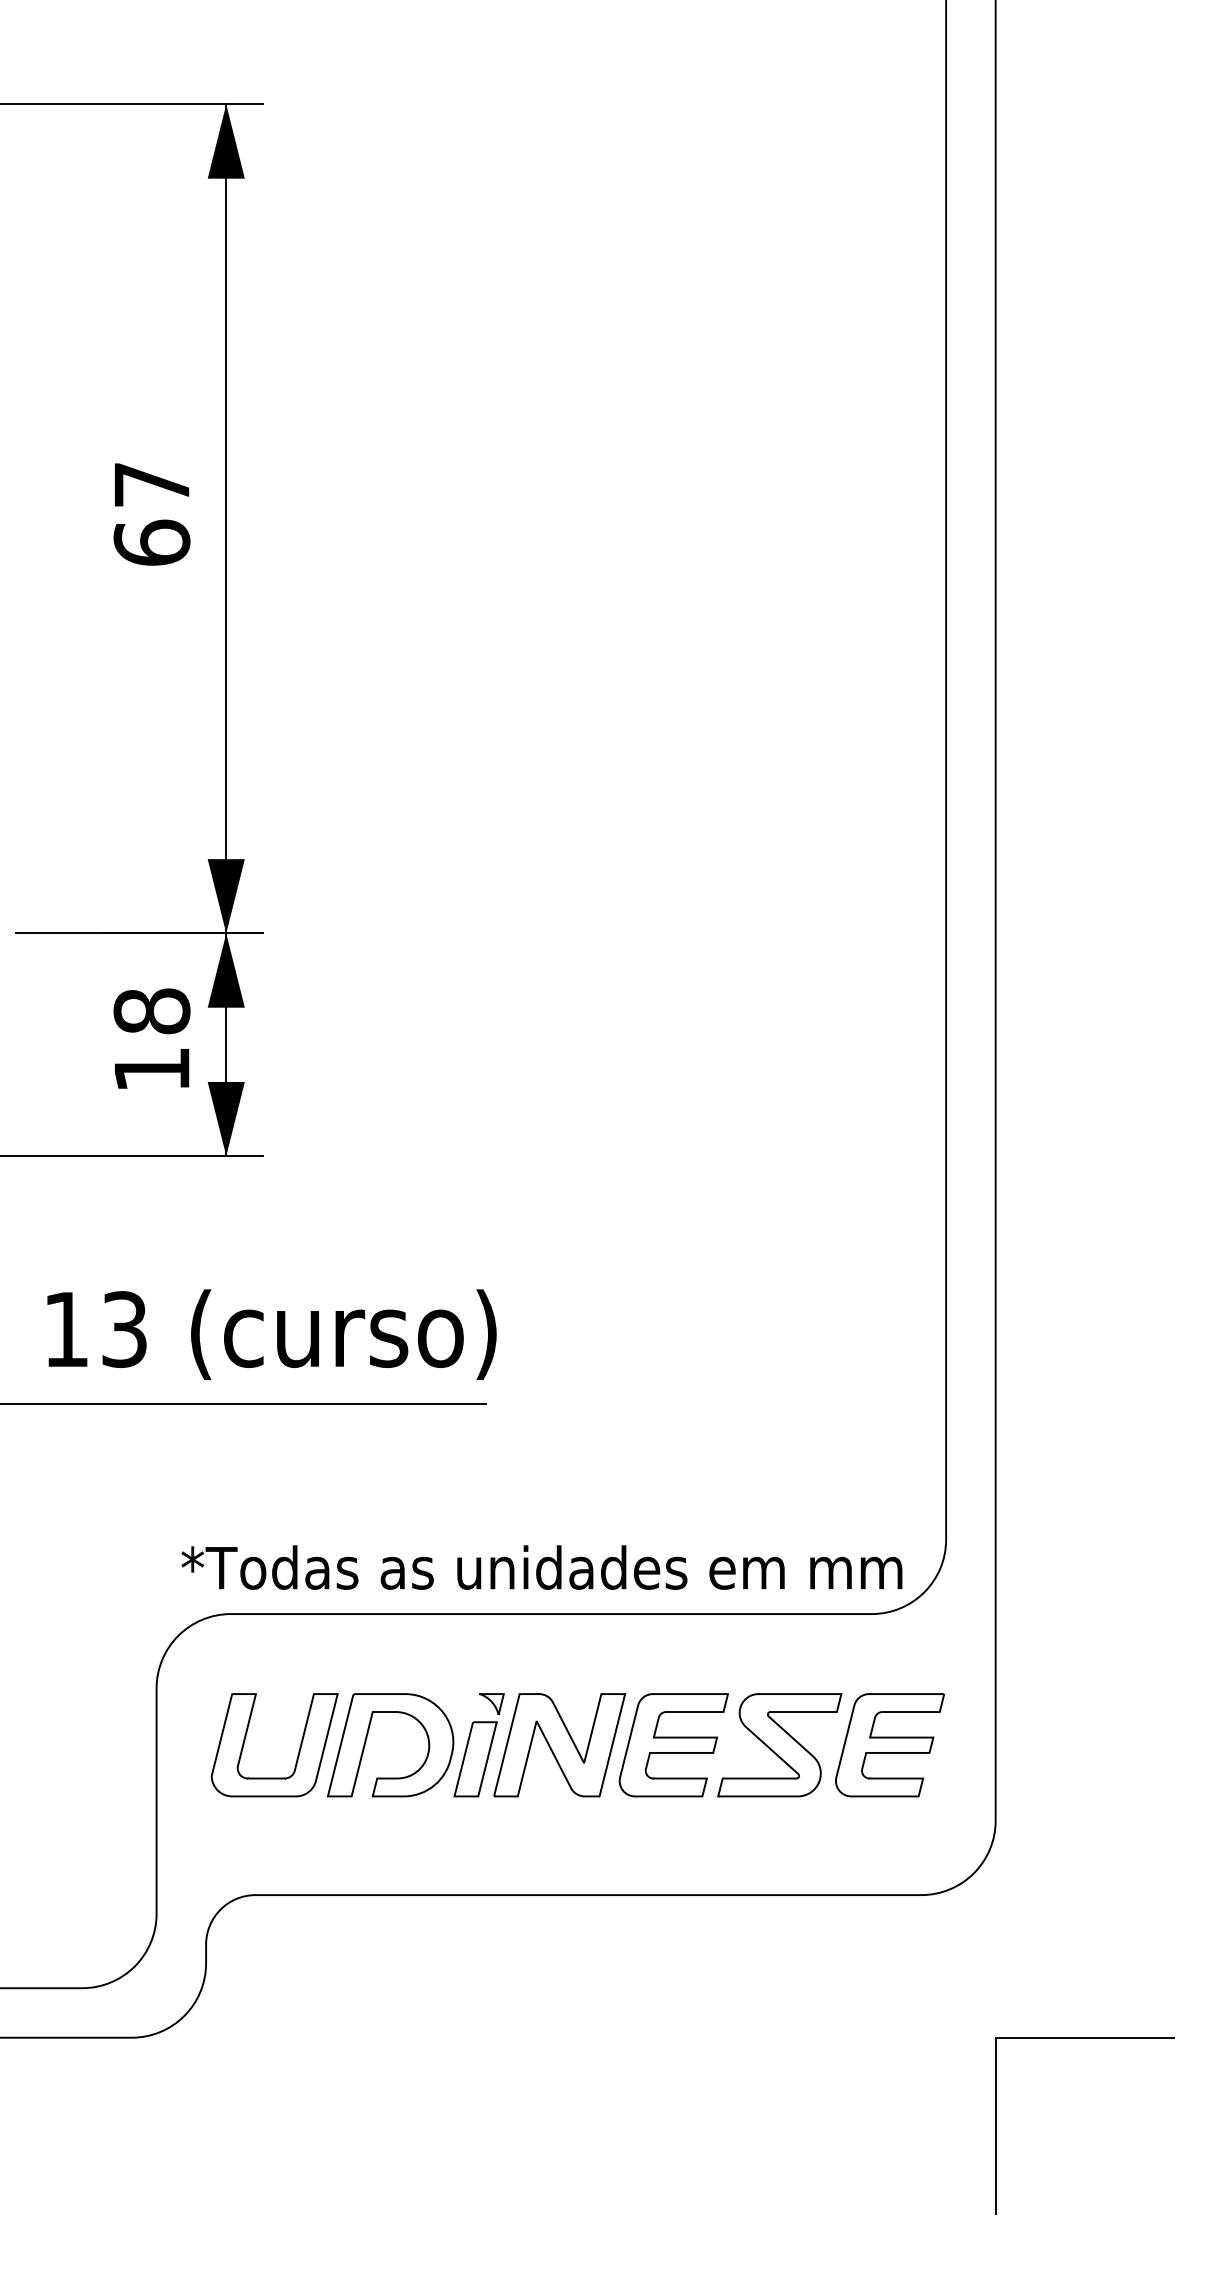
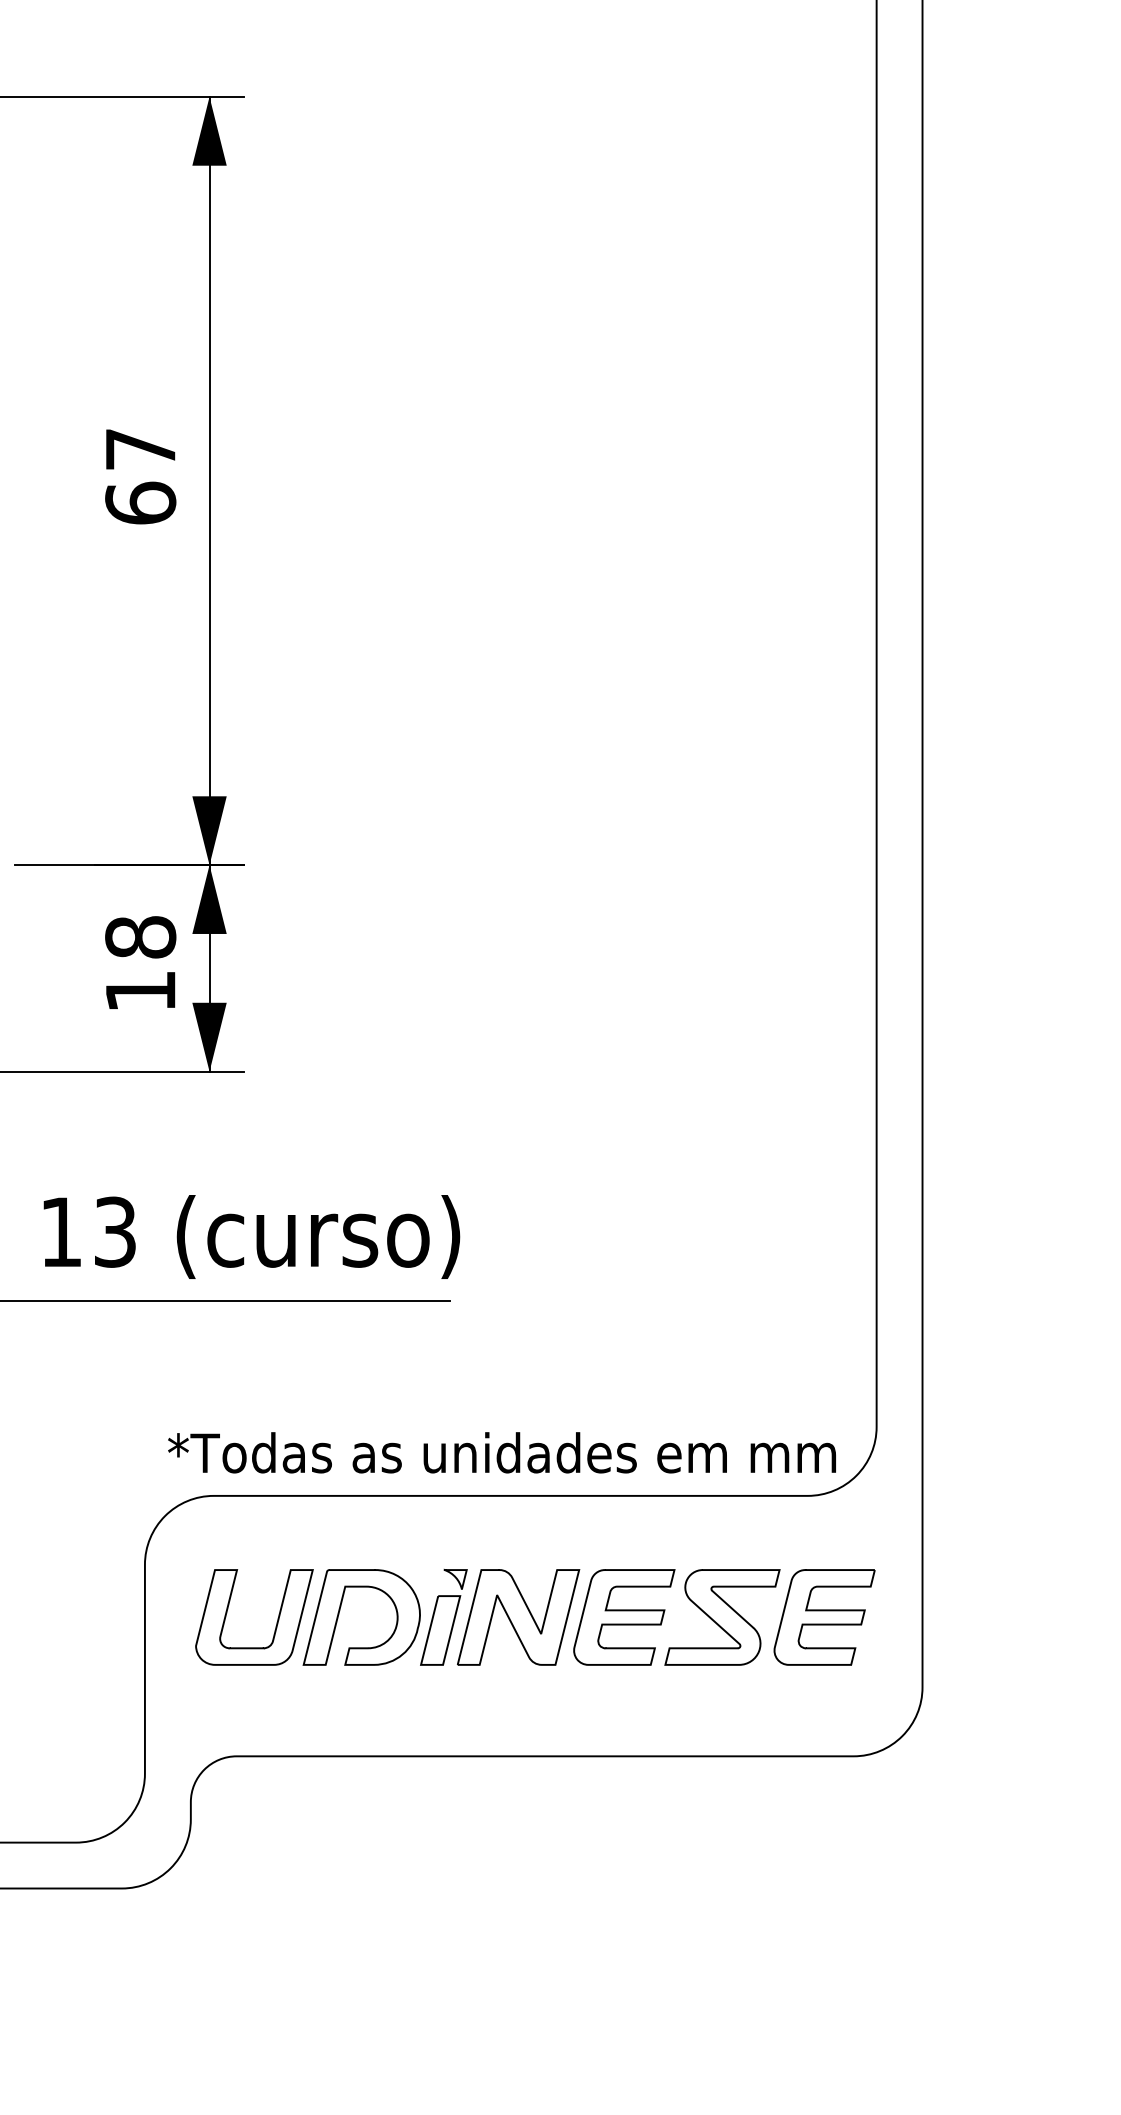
part: (1084, 2038) -> (1004, 1889), removed

